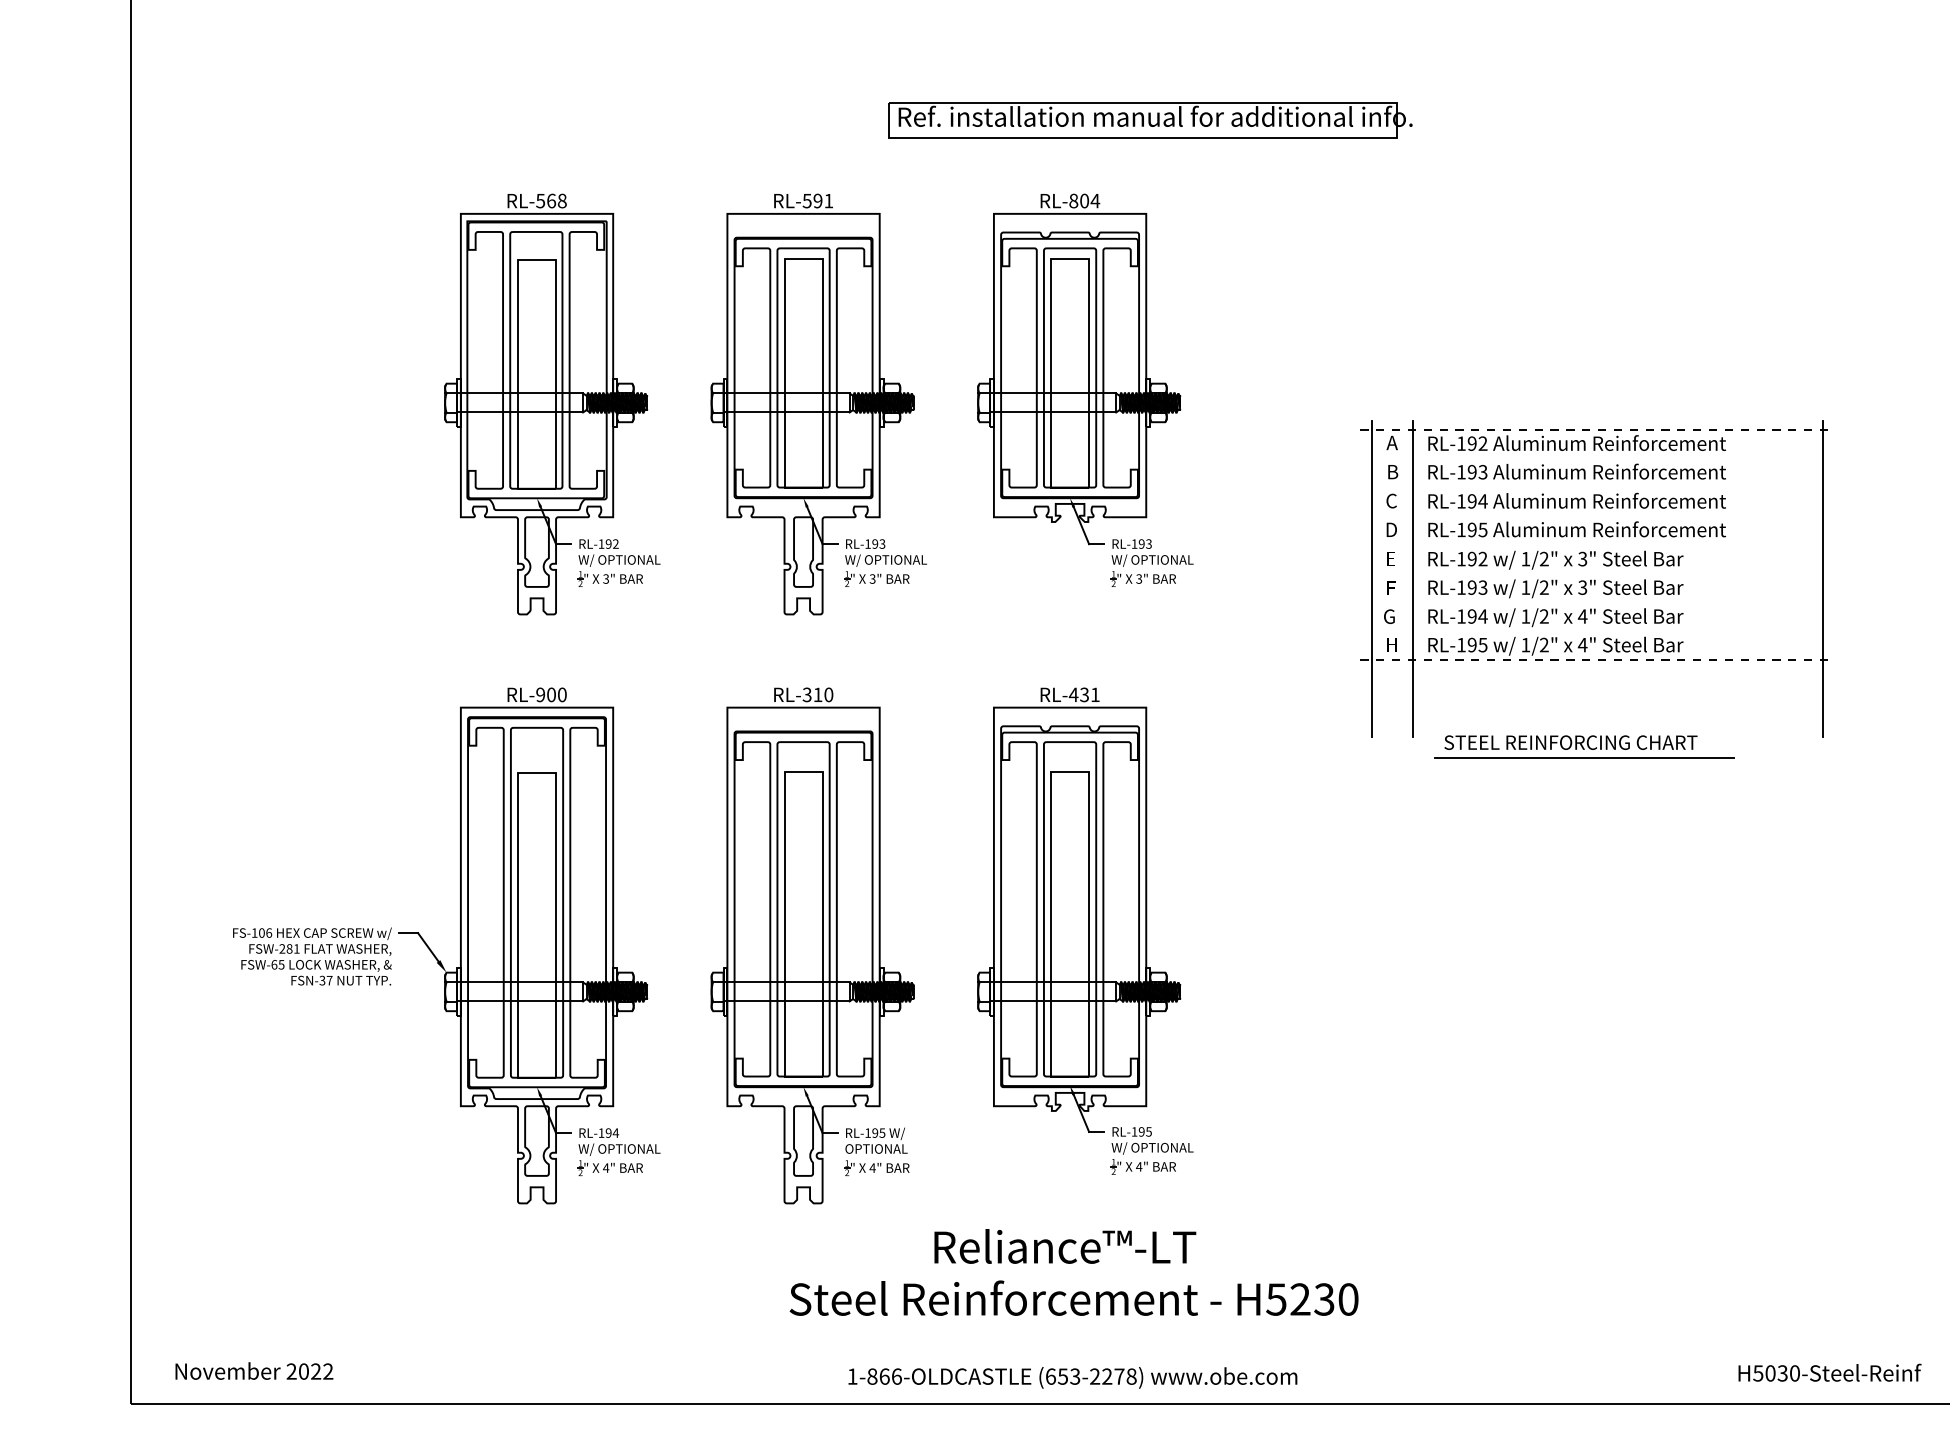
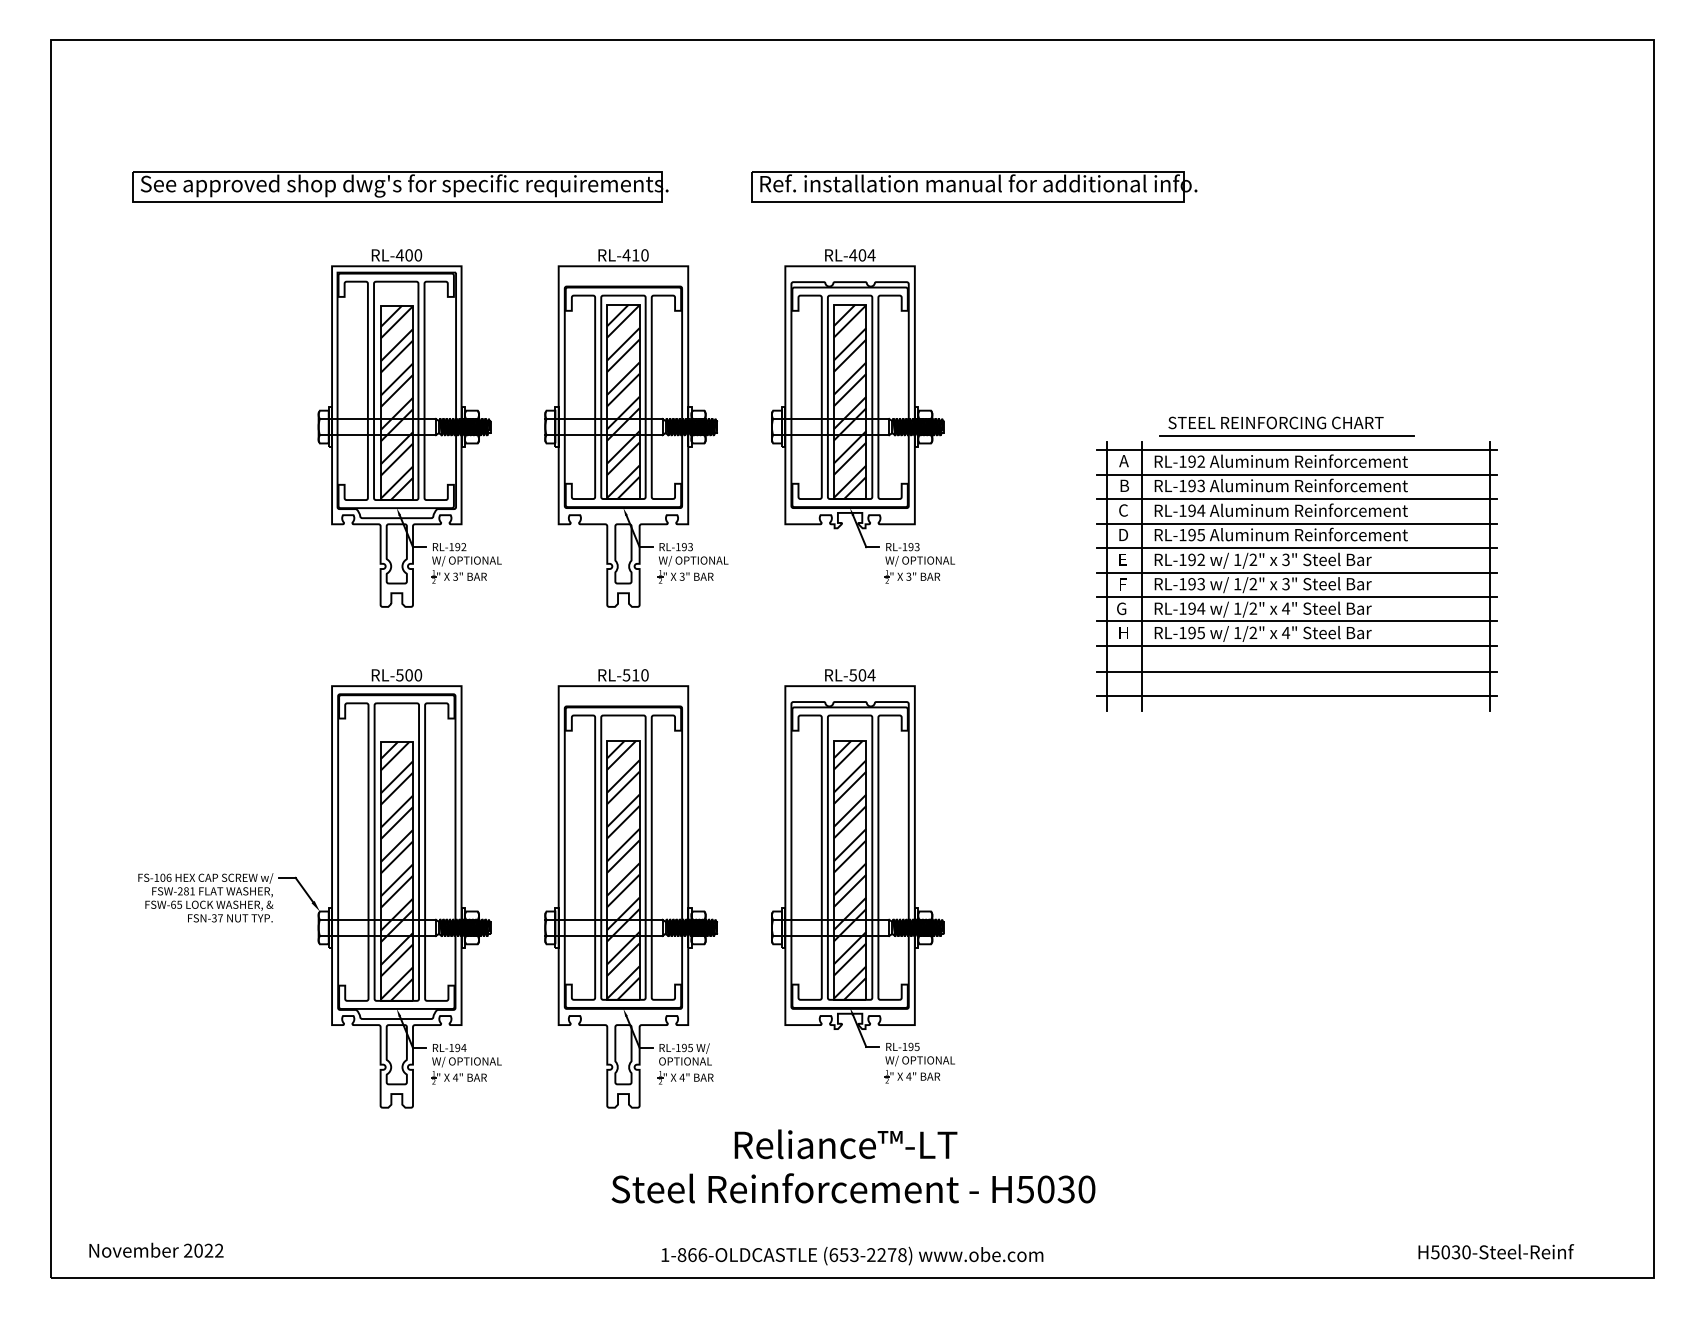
part: (541, 120) -> (400, 186), added
part: (1150, 120) -> (974, 186), moved
text: (550, 201) -> (408, 255), RL-568 -> RL-400
text: (817, 201) -> (635, 255), RL-591 -> RL-410
text: (1074, 201) -> (853, 255), RL-804 -> RL-404
hatch: (803, 372) -> (623, 401), added
hatch: (1069, 372) -> (849, 401), added
hatch: (536, 374) -> (396, 402), added
line: (1595, 430) -> (1296, 450), dashed -> solid
line: (1595, 458) -> (1296, 474), added
line: (1595, 488) -> (1296, 499), added
line: (1595, 516) -> (1296, 523), added
line: (1595, 545) -> (1296, 548), added
line: (1595, 573) -> (1296, 572), added
line: (1595, 603) -> (1296, 597), added
line: (1595, 631) -> (1296, 621), added
line: (1595, 659) -> (1296, 645), dashed -> solid
line: (1595, 690) -> (1296, 671), added
text: (807, 693) -> (626, 674), RL-310 -> RL-510
text: (540, 695) -> (399, 675), RL-900 -> RL-500
text: (1084, 695) -> (862, 675), RL-431 -> RL-504
line: (1595, 718) -> (1296, 695), added
part: (1583, 746) -> (1286, 426), moved
hatch: (803, 923) -> (623, 869), added
hatch: (1069, 923) -> (849, 869), added
hatch: (536, 924) -> (396, 870), added
text: (1299, 1299) -> (1045, 1189), H5230 -> H5030

